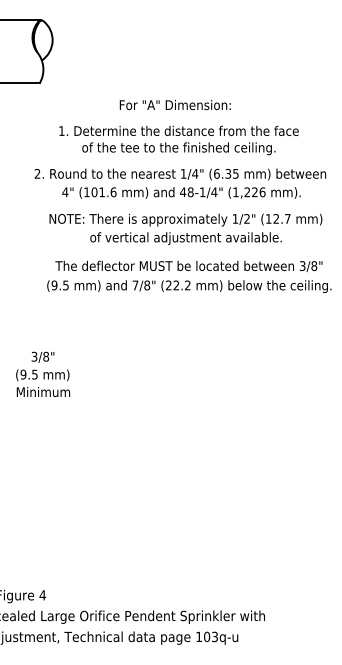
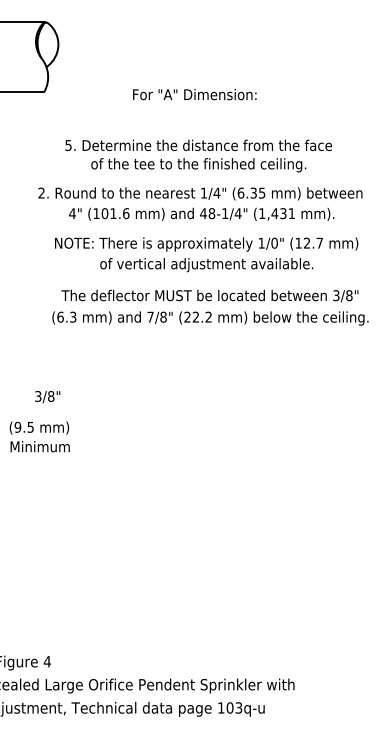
text: (175, 104) -> (194, 94), moved
text: (61, 131) -> (68, 145), 1. -> 5.
text: (255, 192) -> (283, 213), (1,226 -> (1,431
text: (246, 218) -> (274, 242), 1/2" -> 1/0"
text: (59, 284) -> (66, 316), (9.5 -> (6.3
text: (42, 382) -> (39, 436), moved

